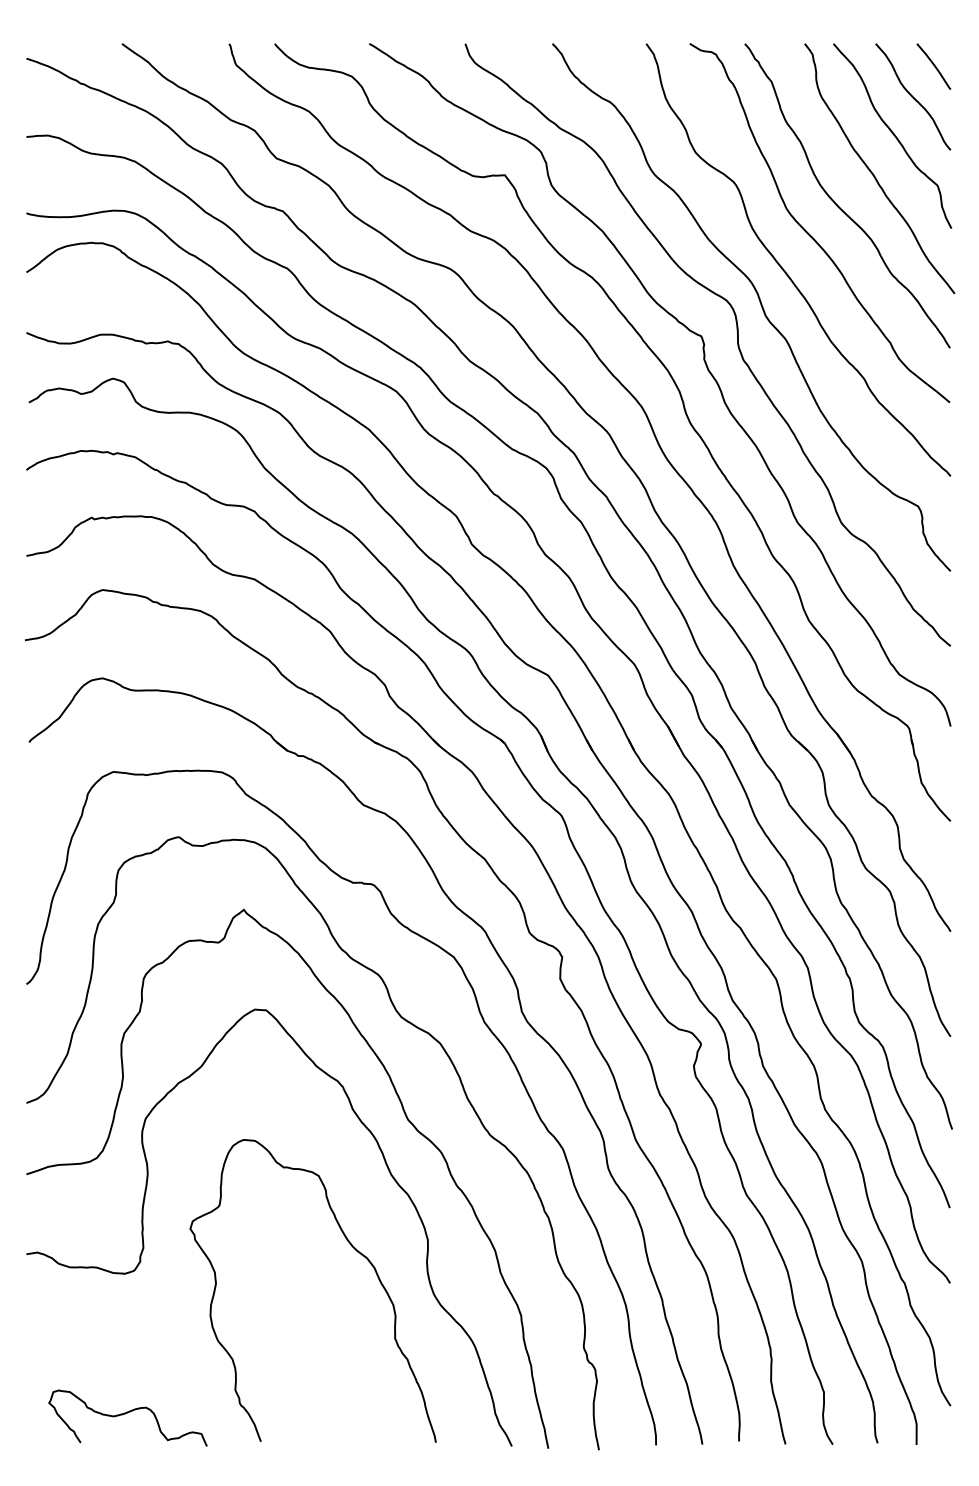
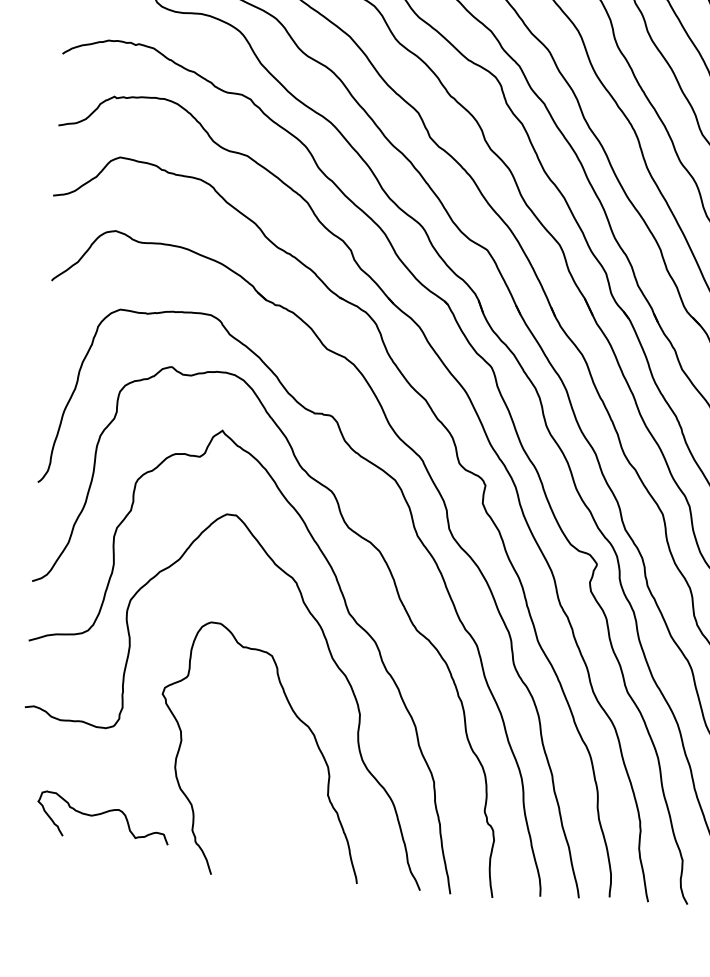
curve: (125, 1414) -> (101, 814), moved

